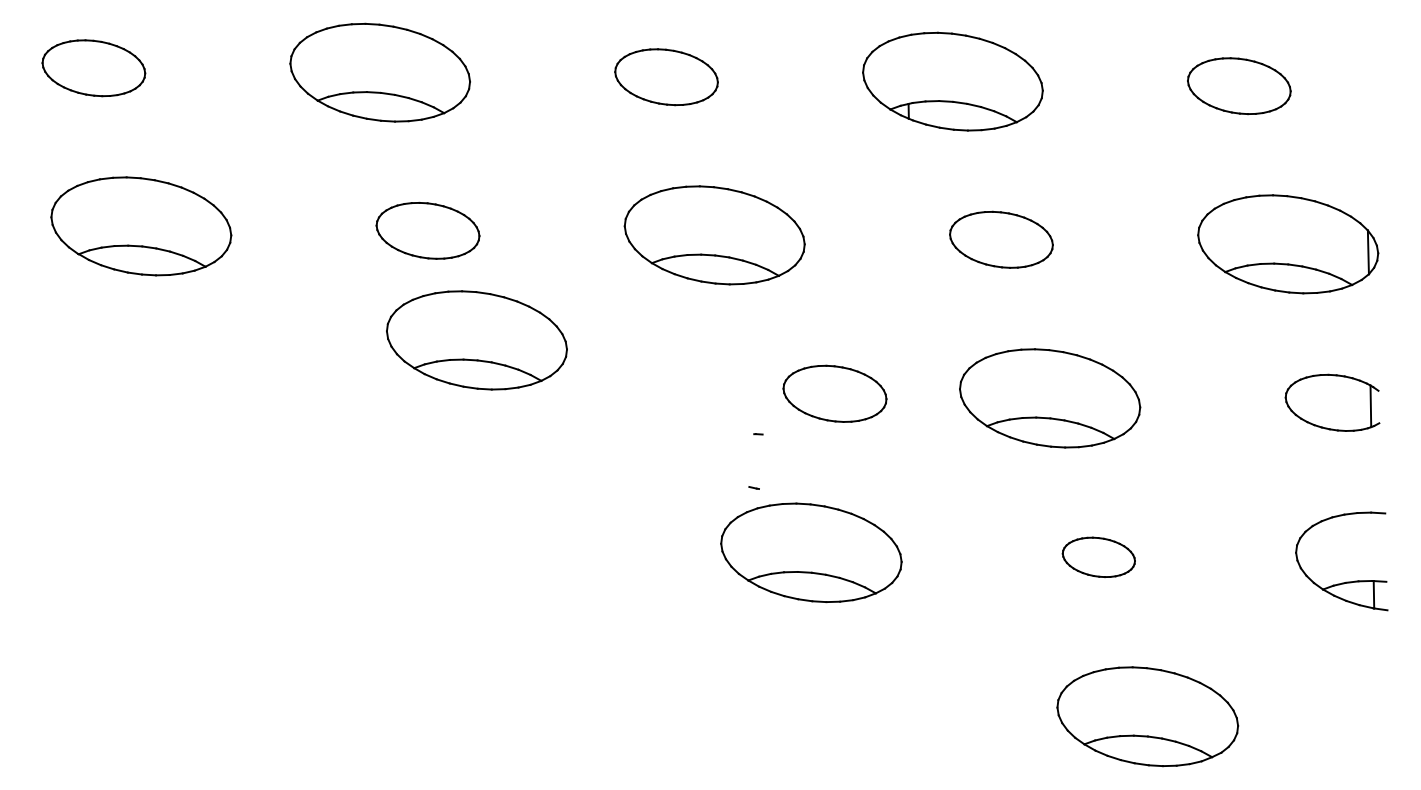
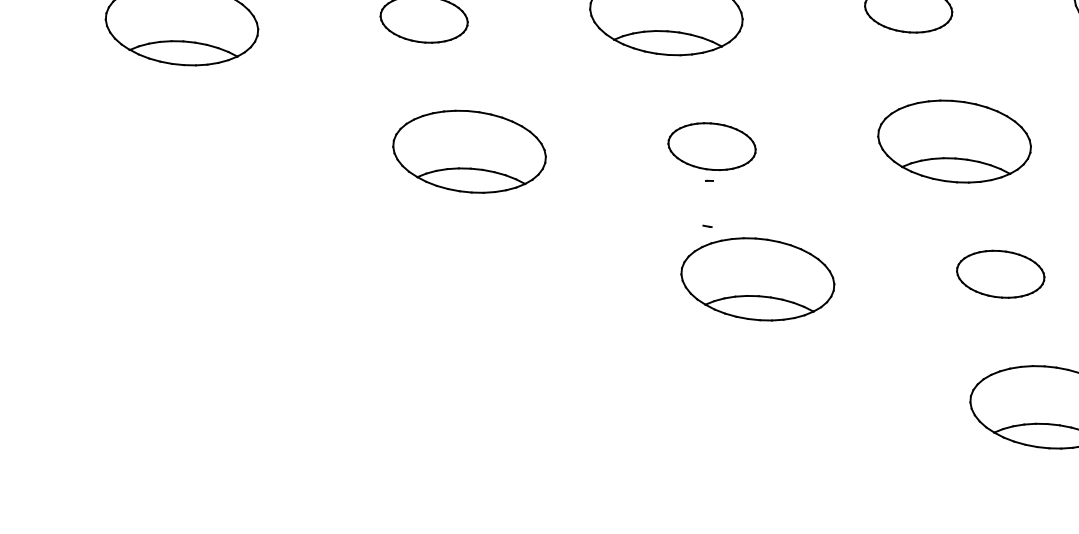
part: (476, 340) -> (469, 151), moved
part: (834, 393) -> (711, 146), moved
part: (1098, 557) -> (1000, 274), size x1.43

